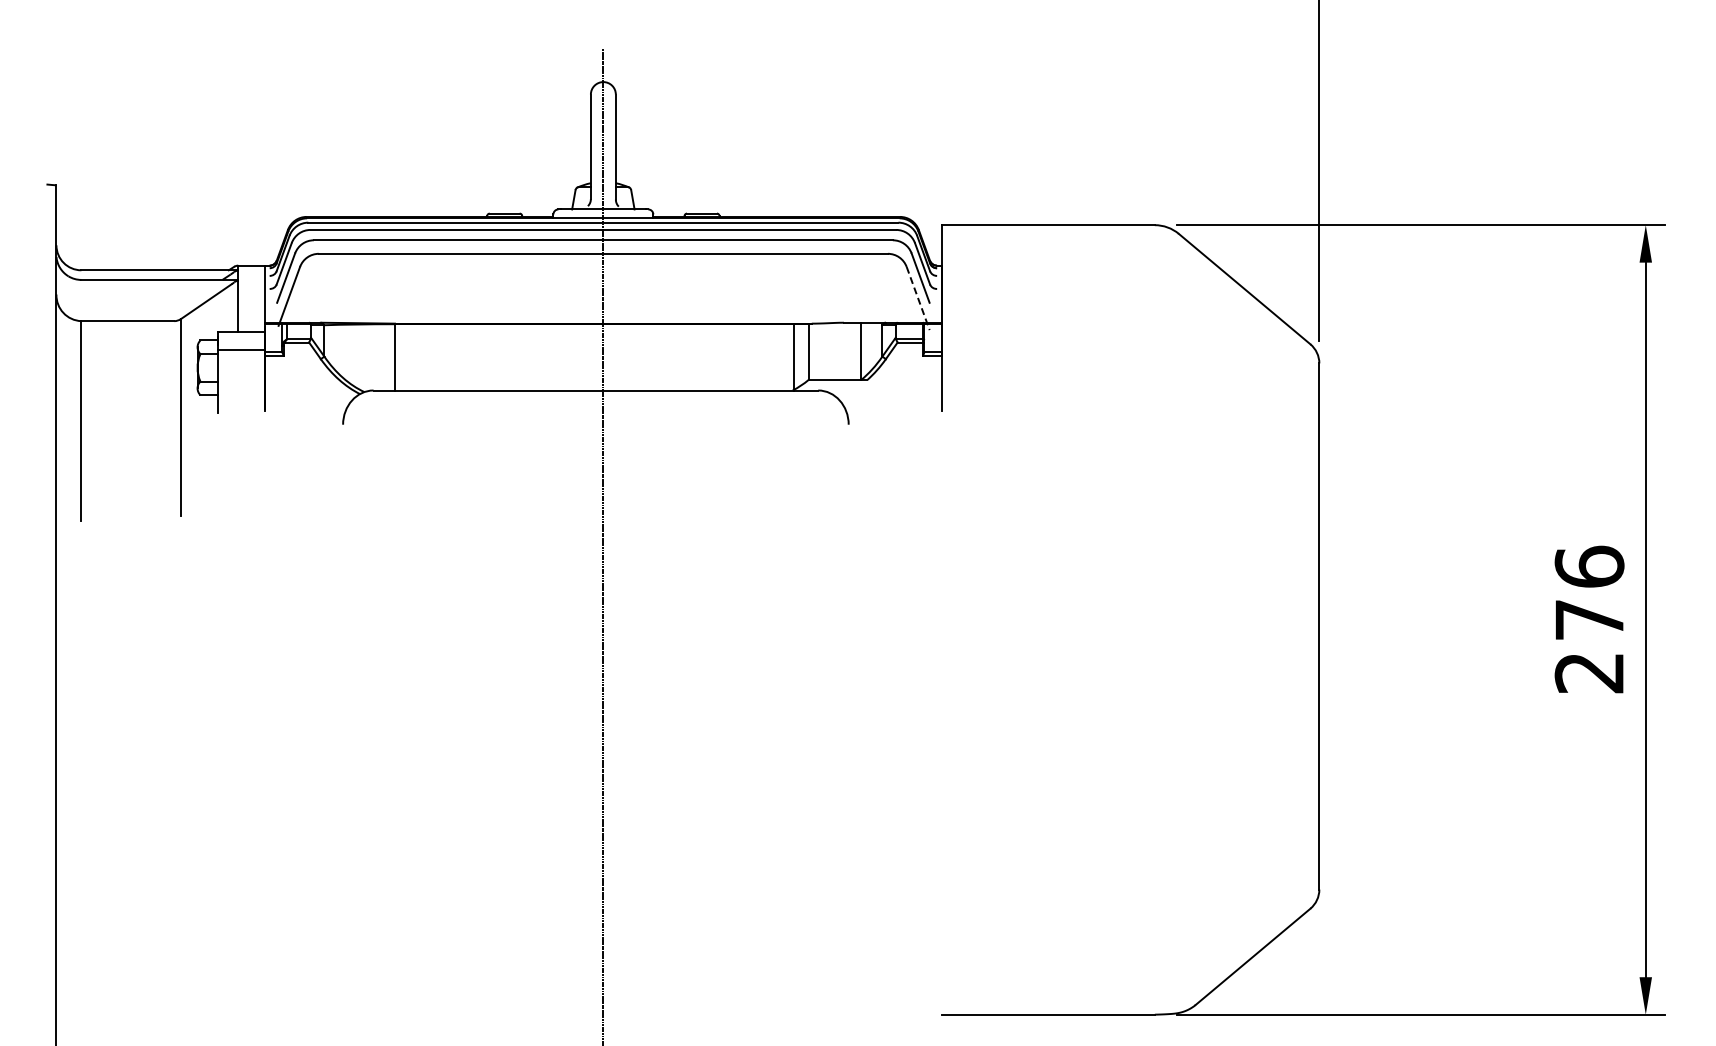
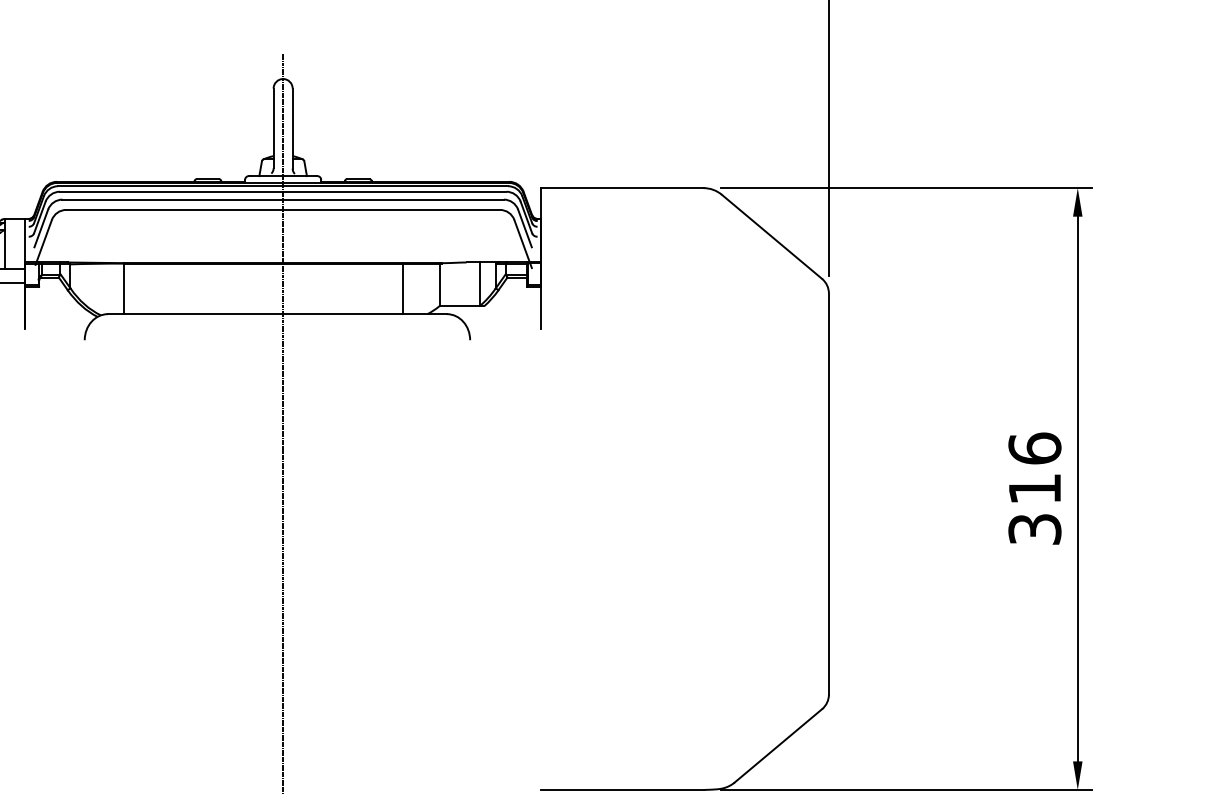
line: (918, 298) -> (523, 244), dashed -> solid
line: (793, 356) -> (402, 288), moved
text: (1589, 646) -> (1034, 509), 276 -> 316

